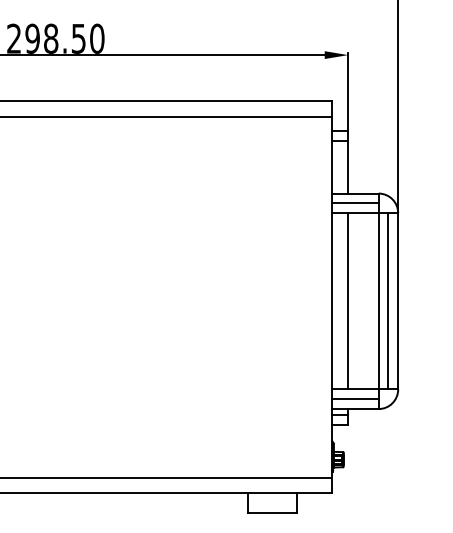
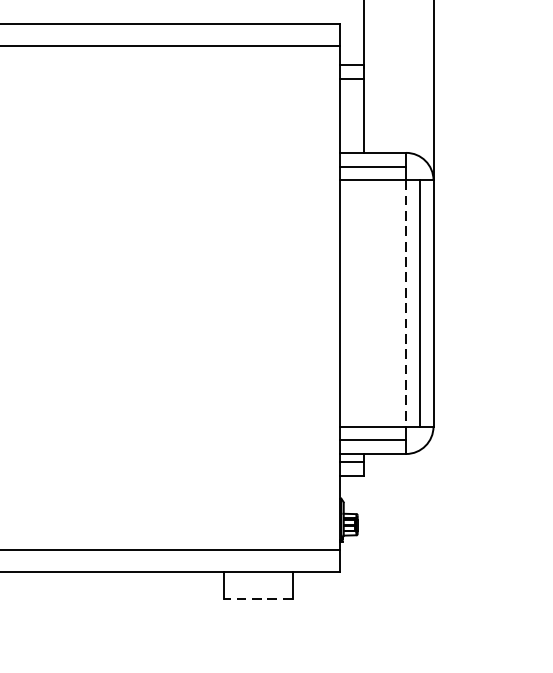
line: (348, 301) -> (364, 303), removed
line: (378, 301) -> (406, 303), solid -> dashed
line: (272, 512) -> (257, 598), solid -> dashed

